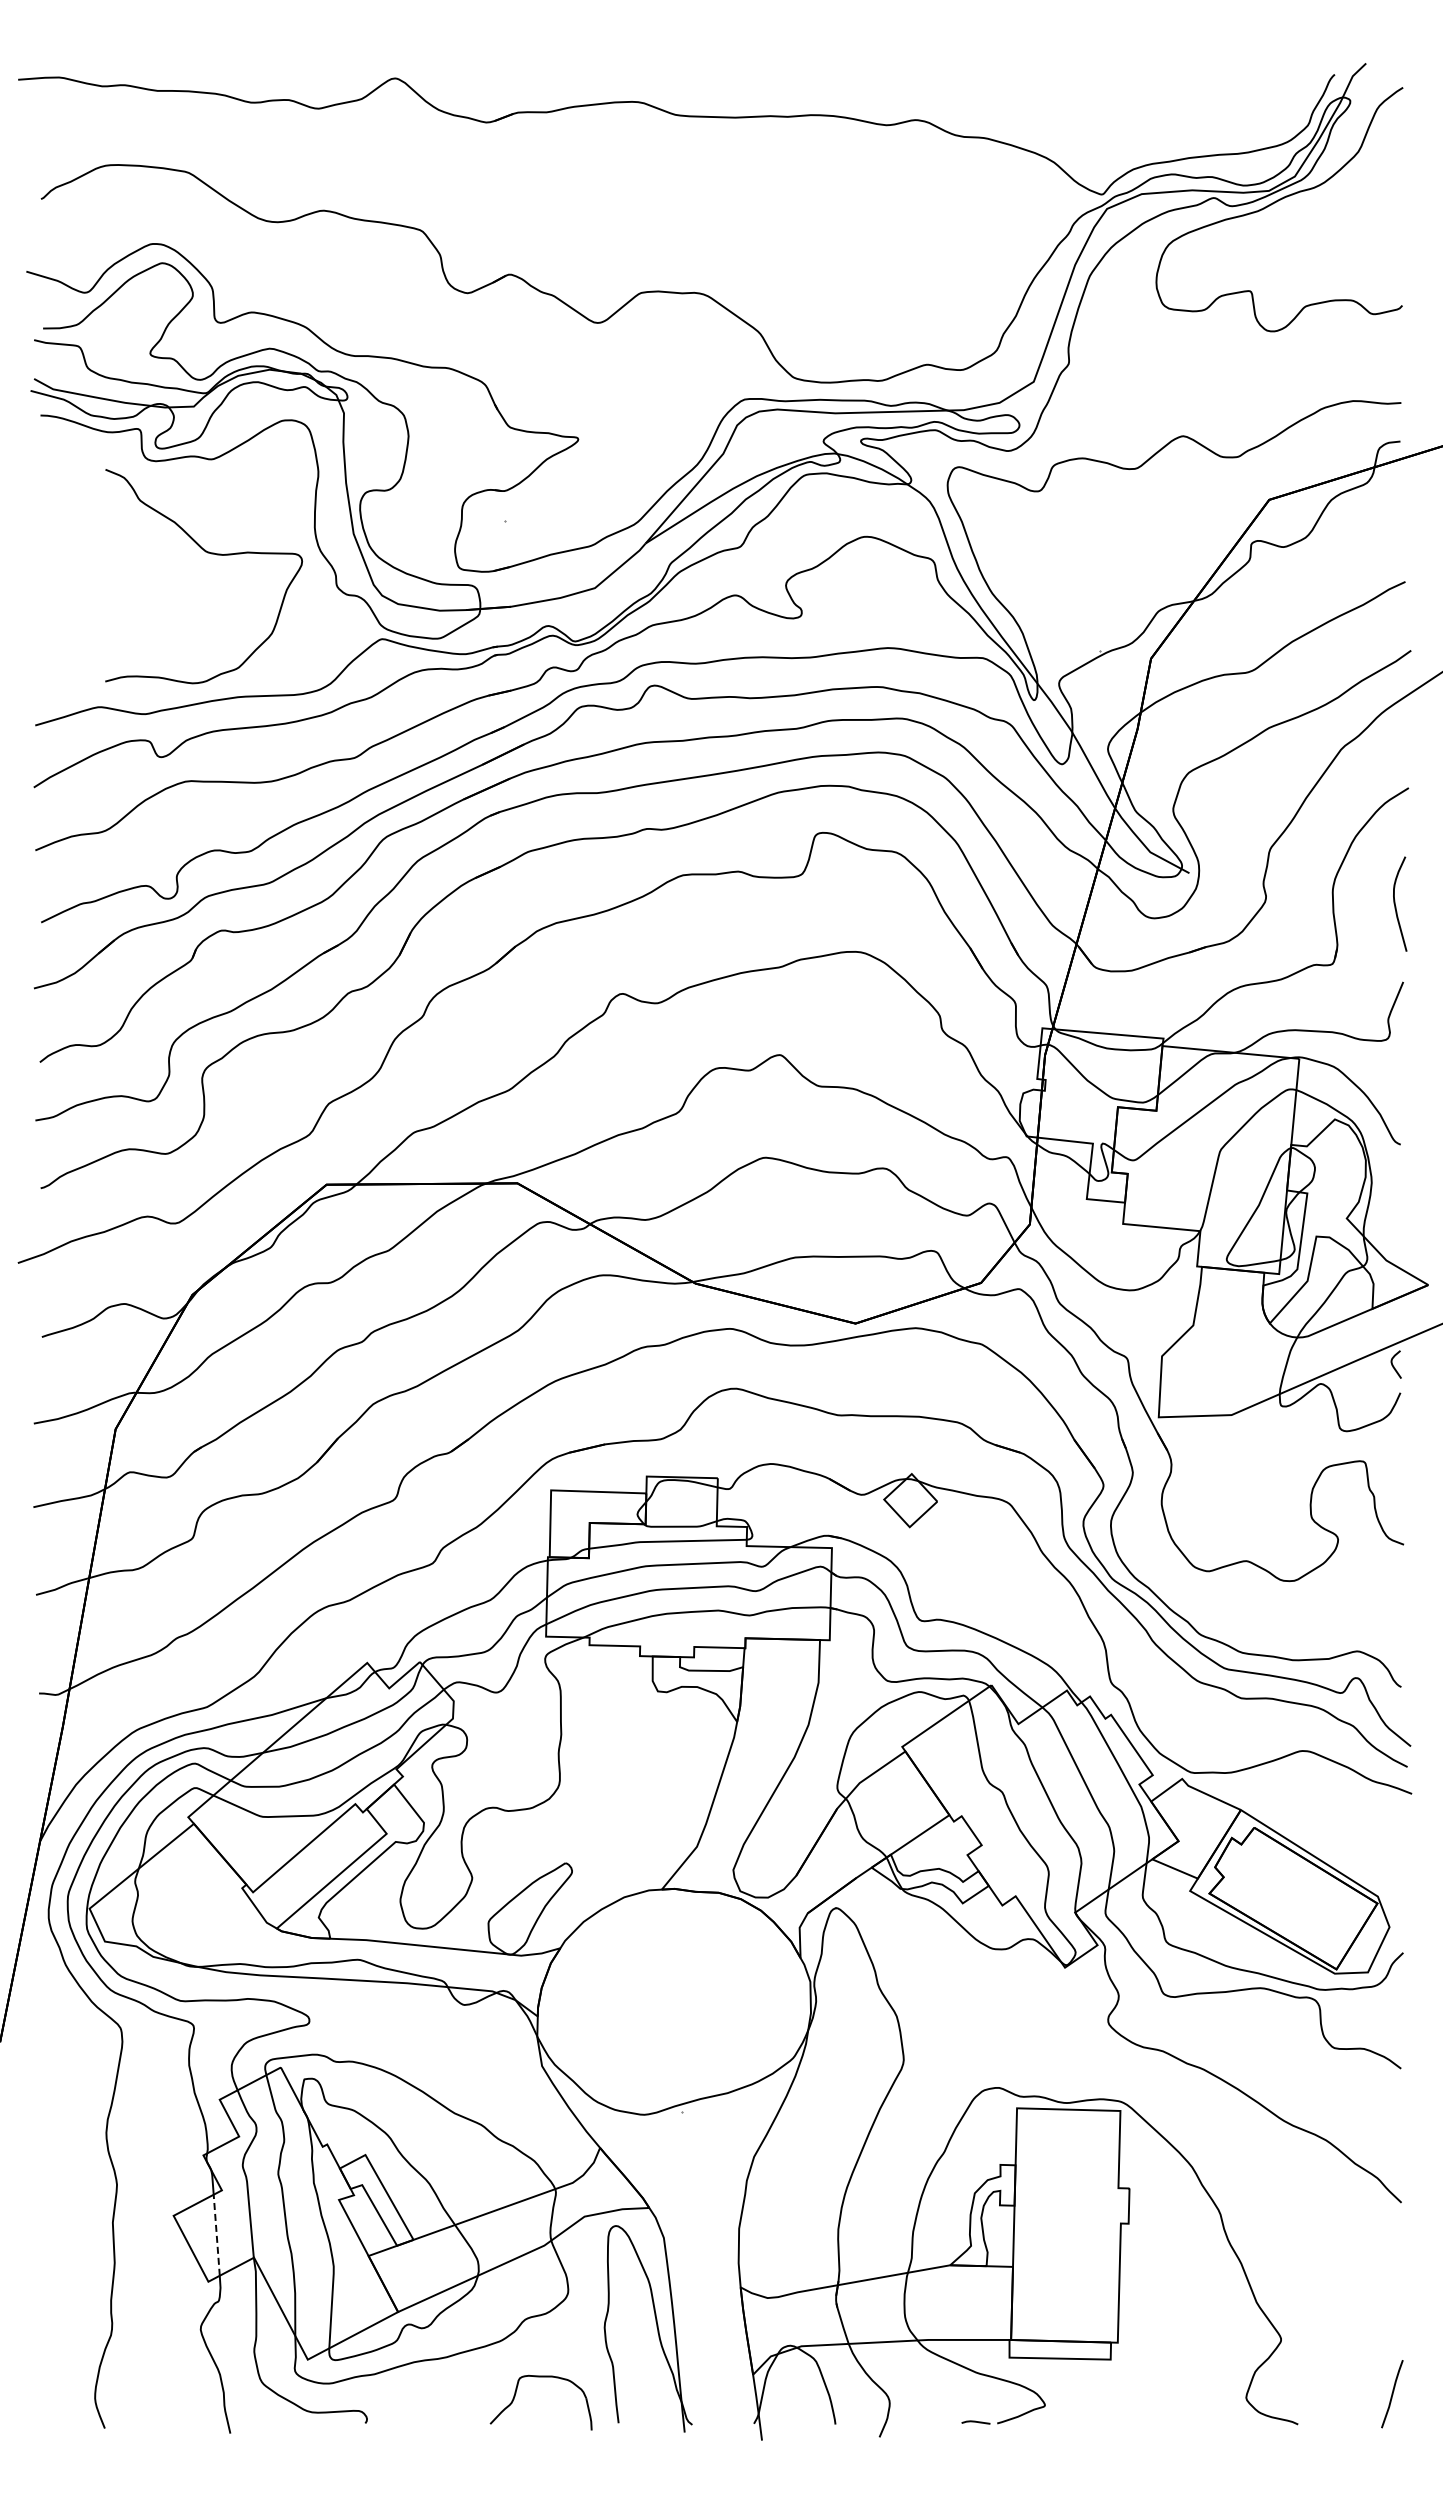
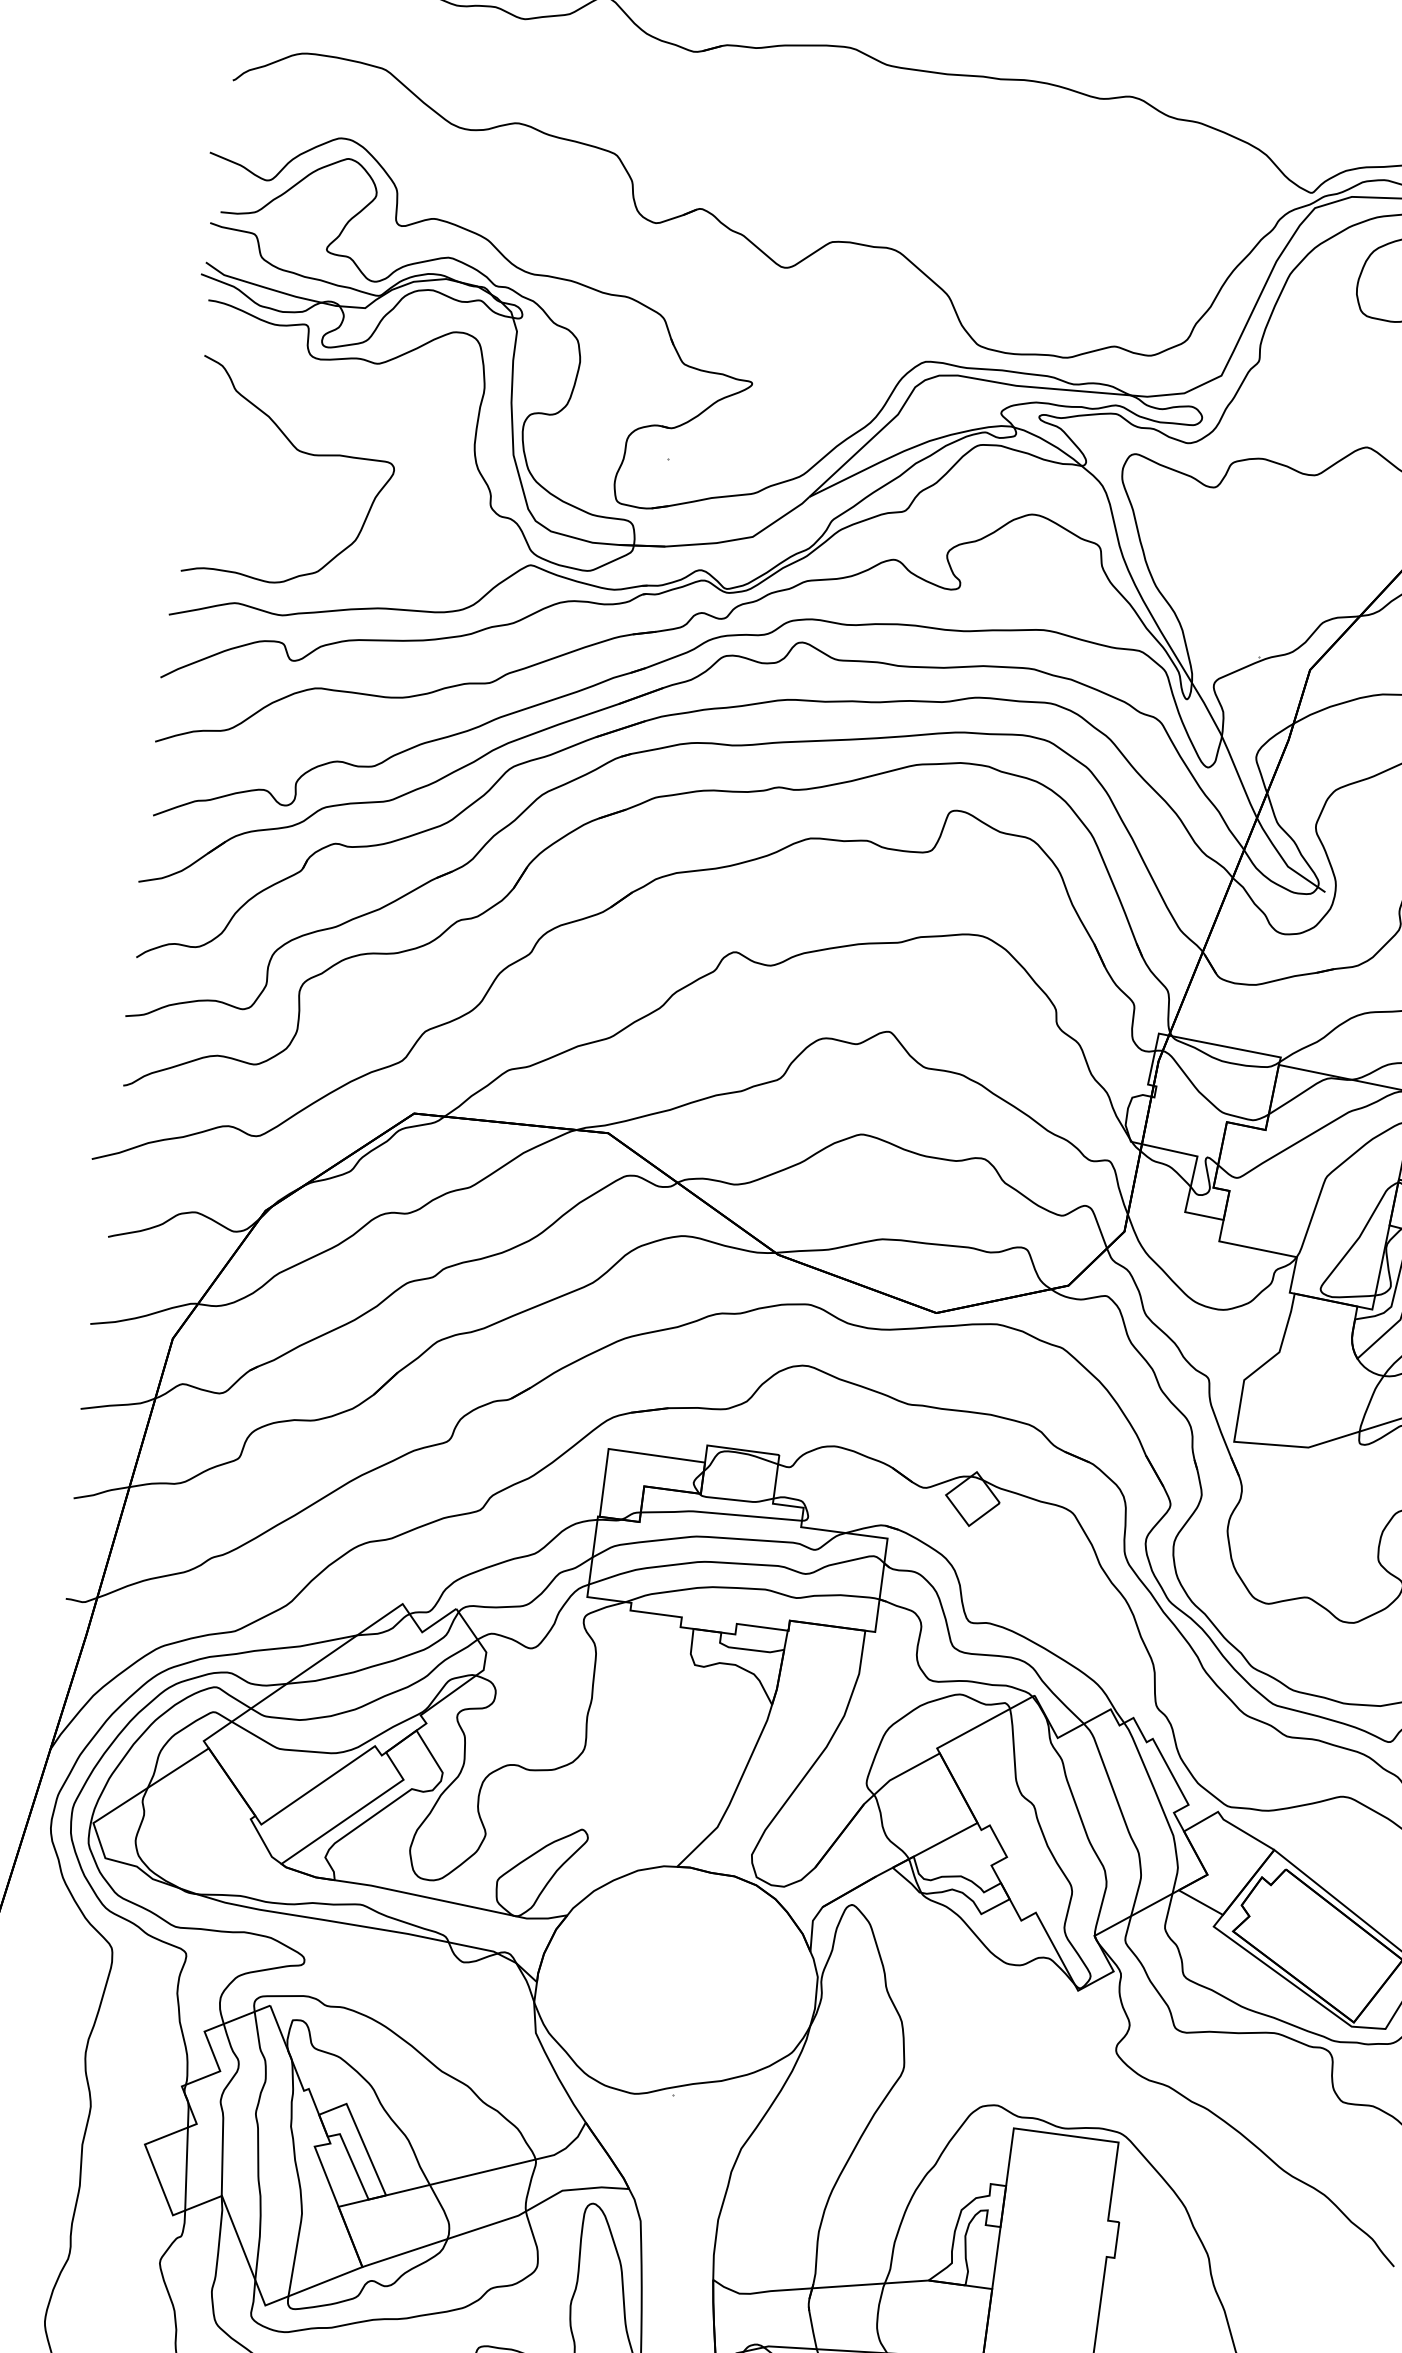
curve: (211, 554) -> (302, 453), moved
line: (216, 2235) -> (186, 2169), dashed -> solid

